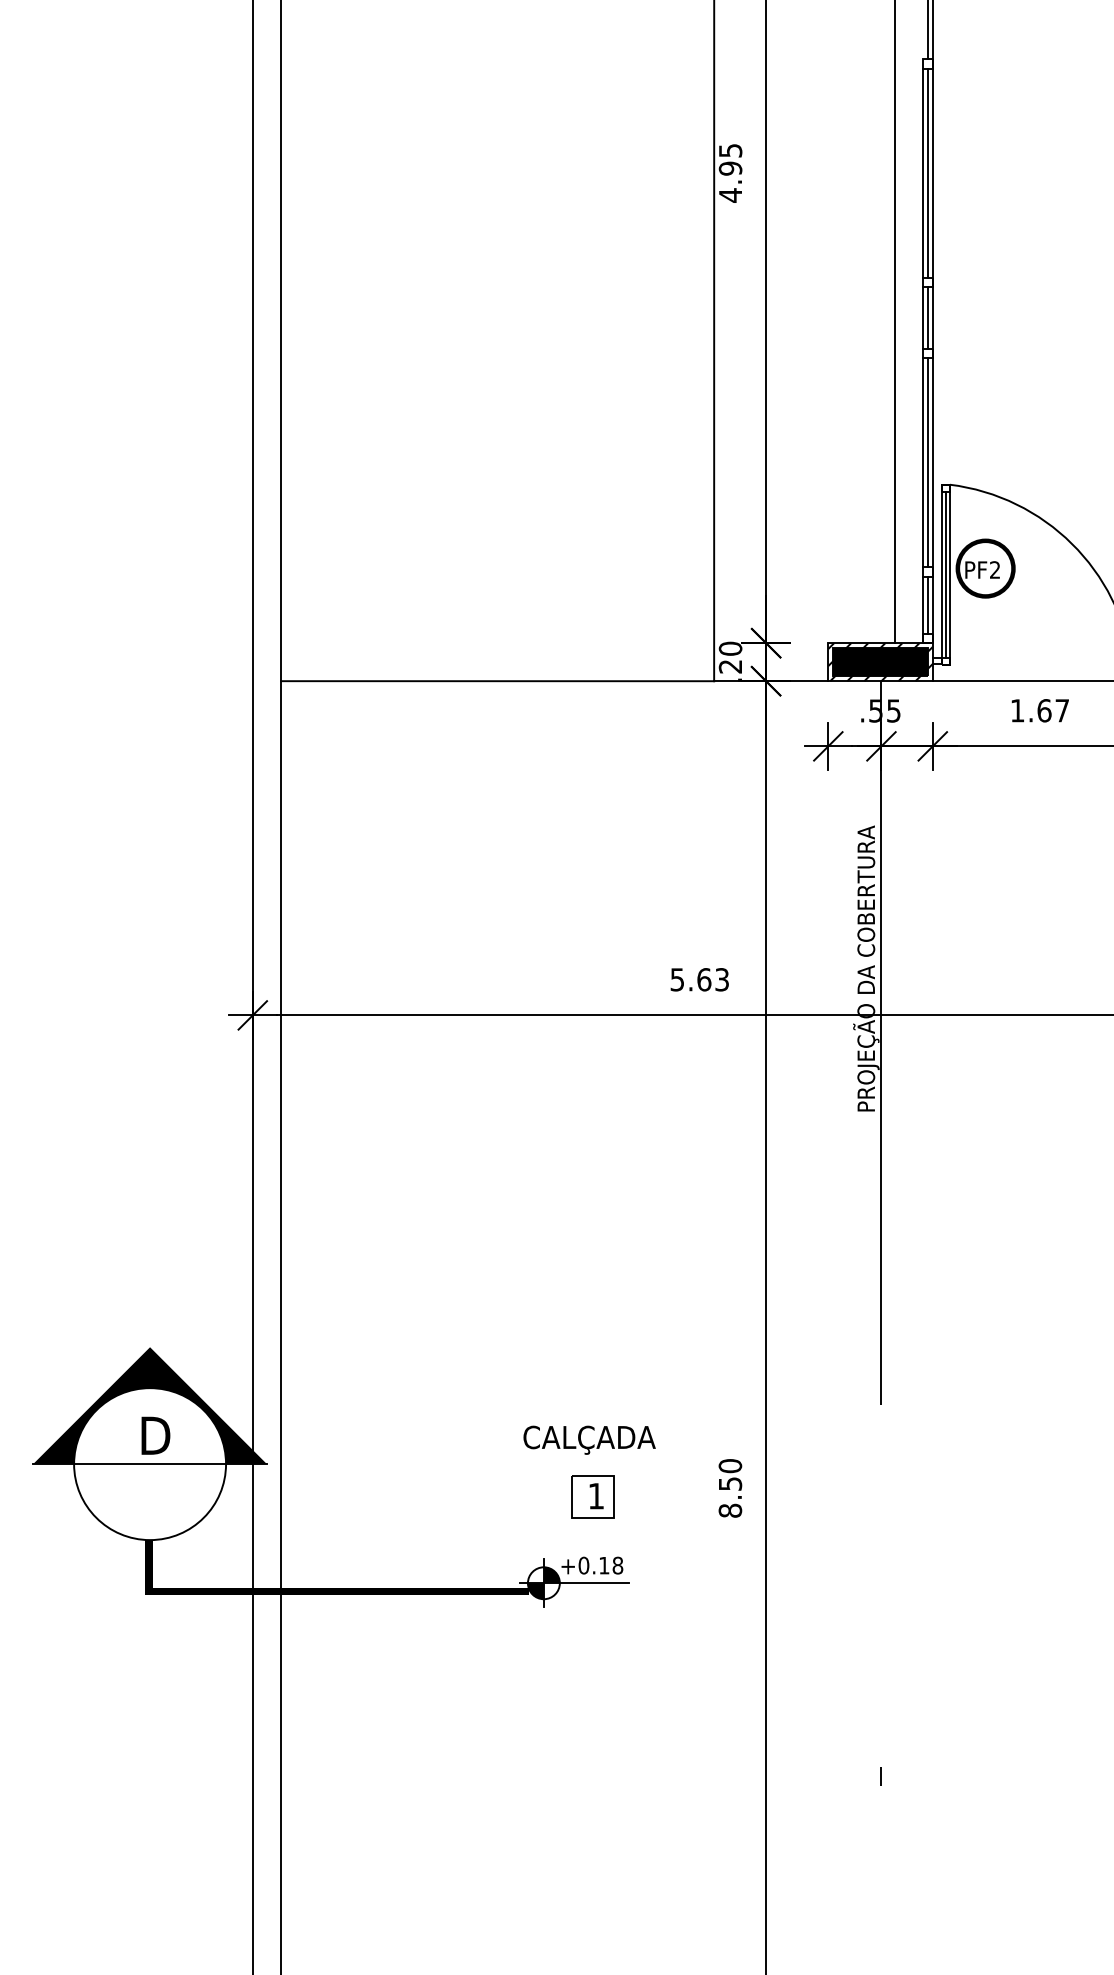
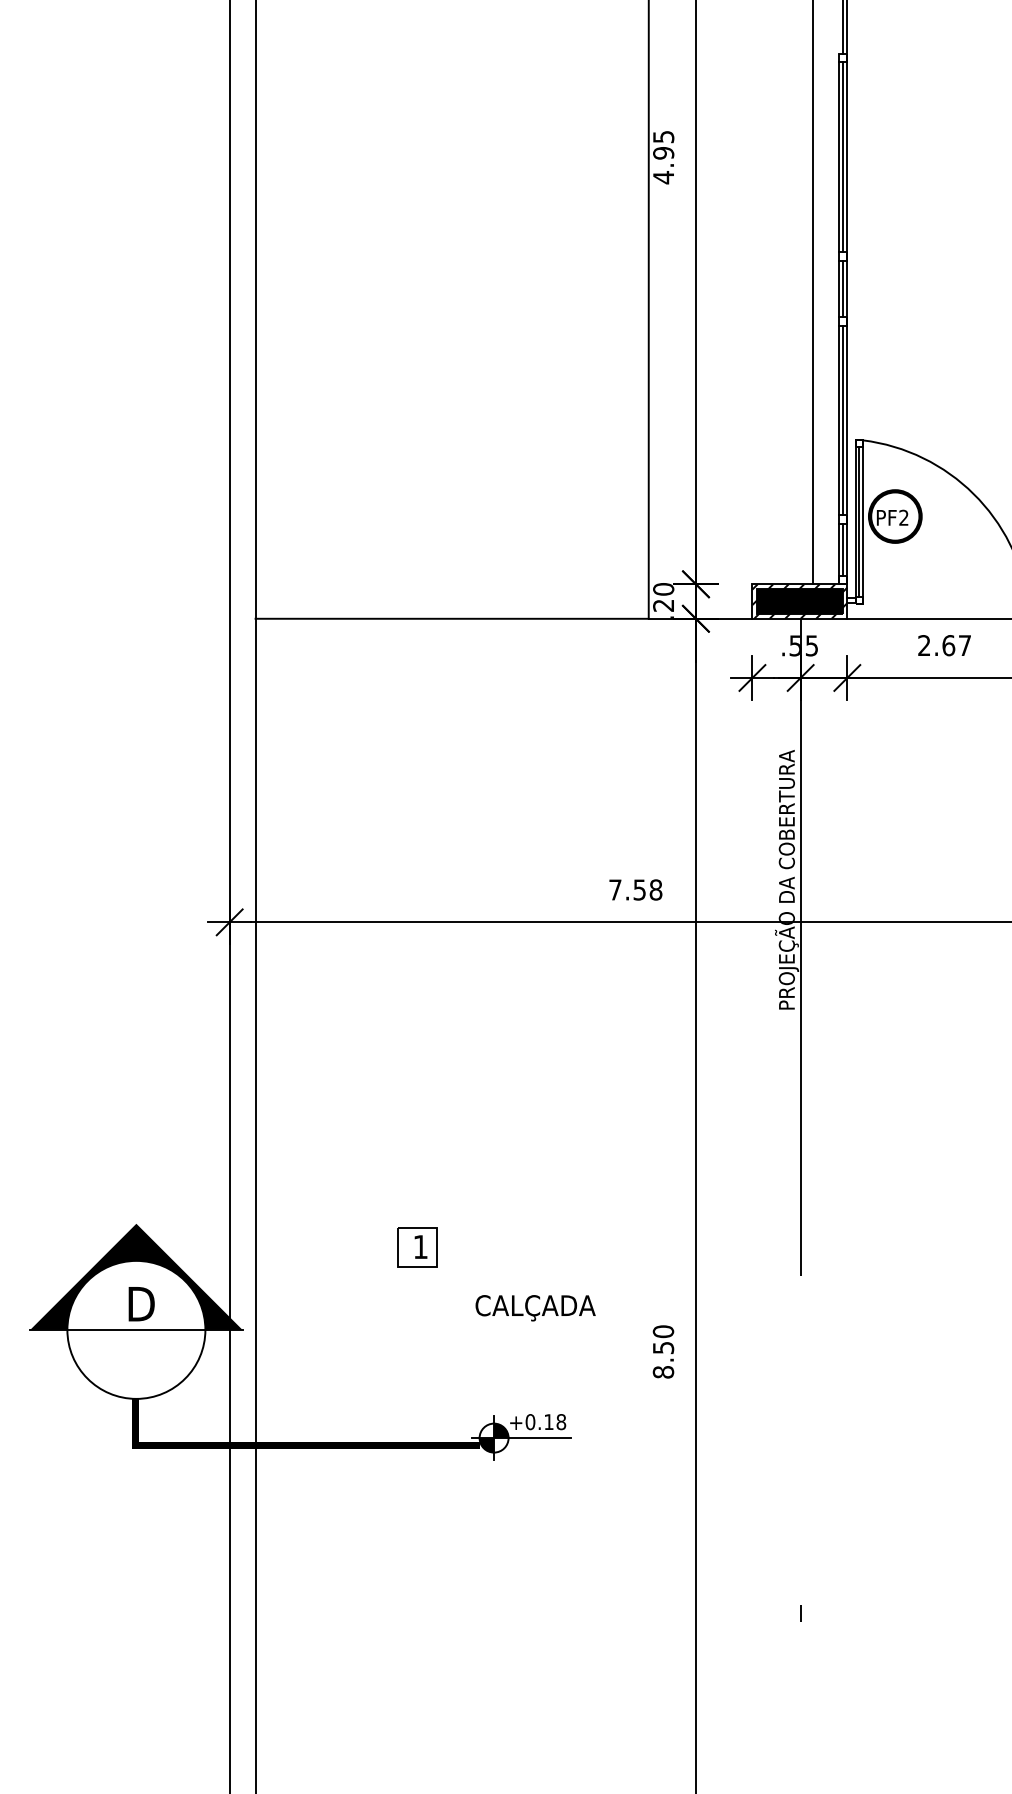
text: (1017, 710) -> (924, 645), 1.67 -> 2.67
text: (699, 979) -> (635, 889), 5.63 -> 7.58
part: (592, 1496) -> (417, 1247), moved

